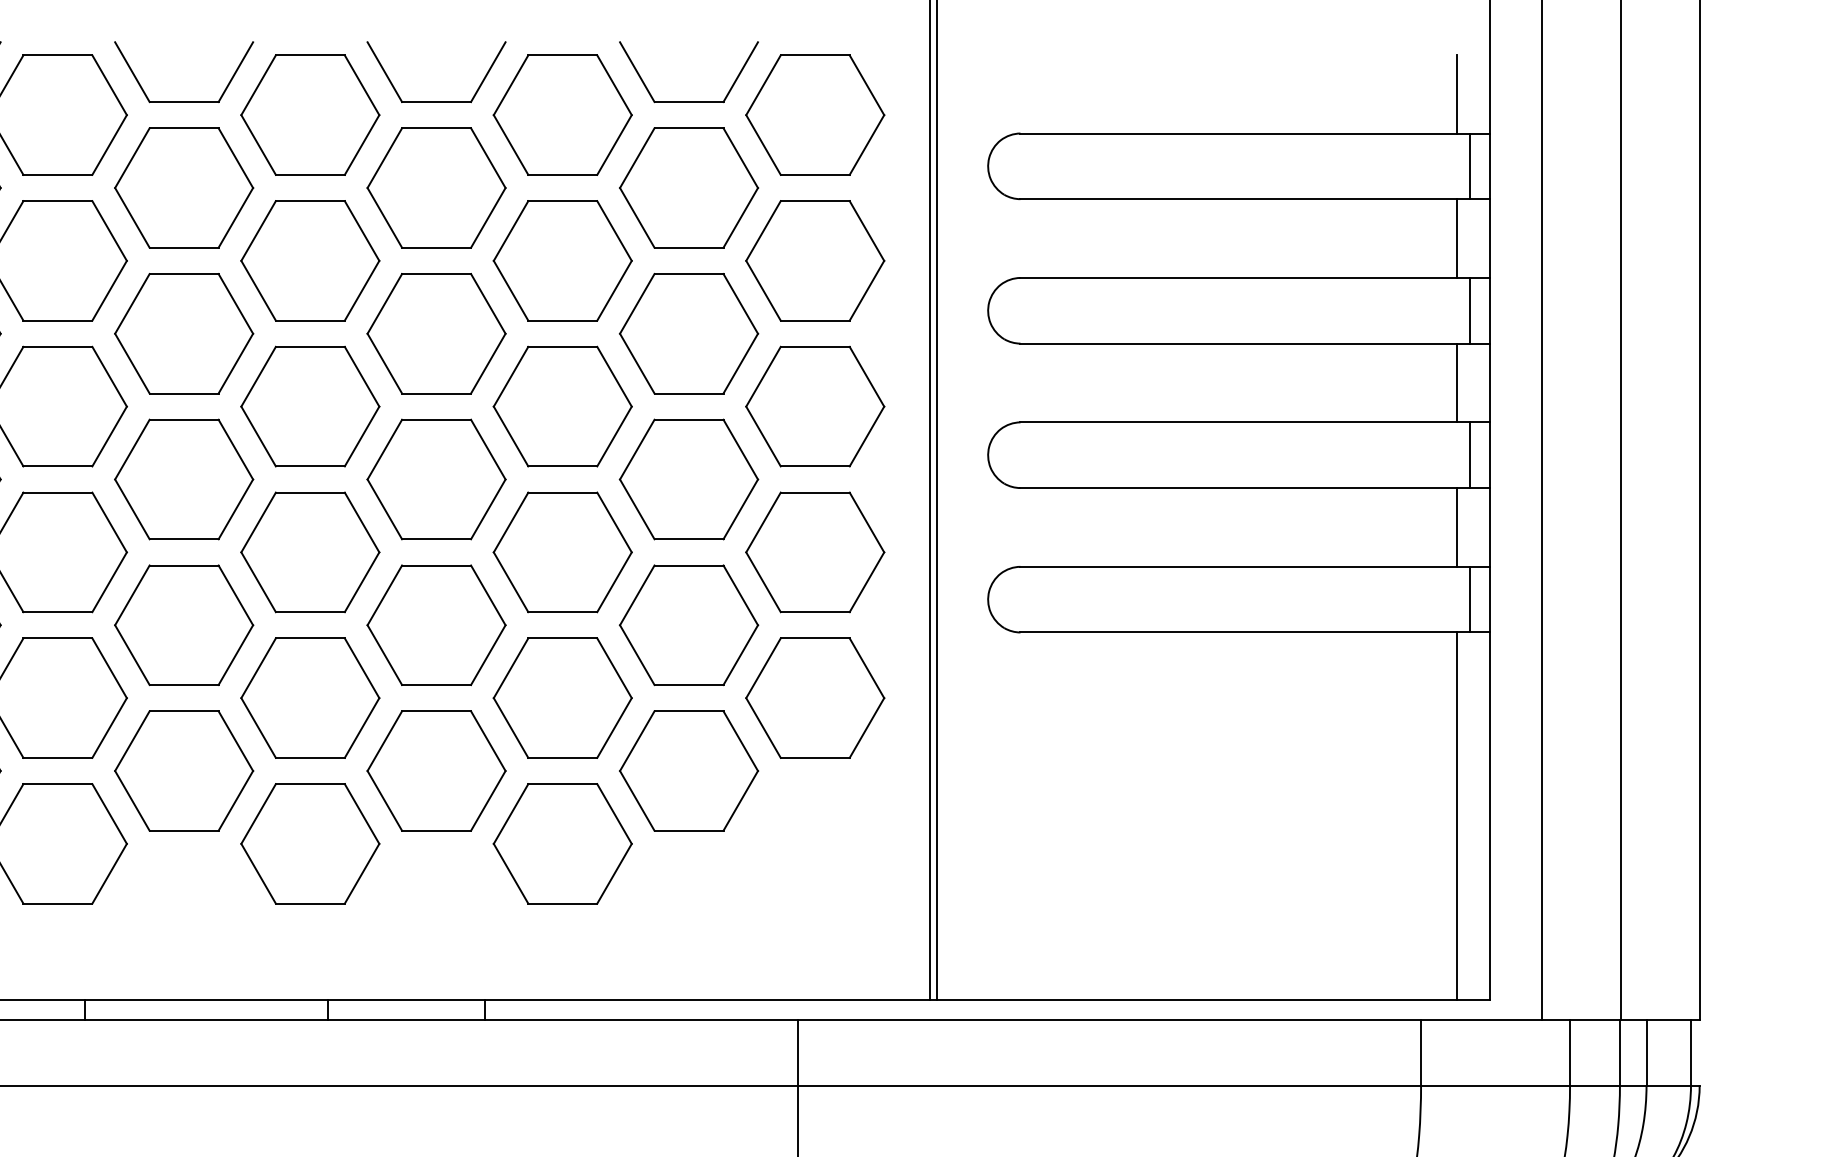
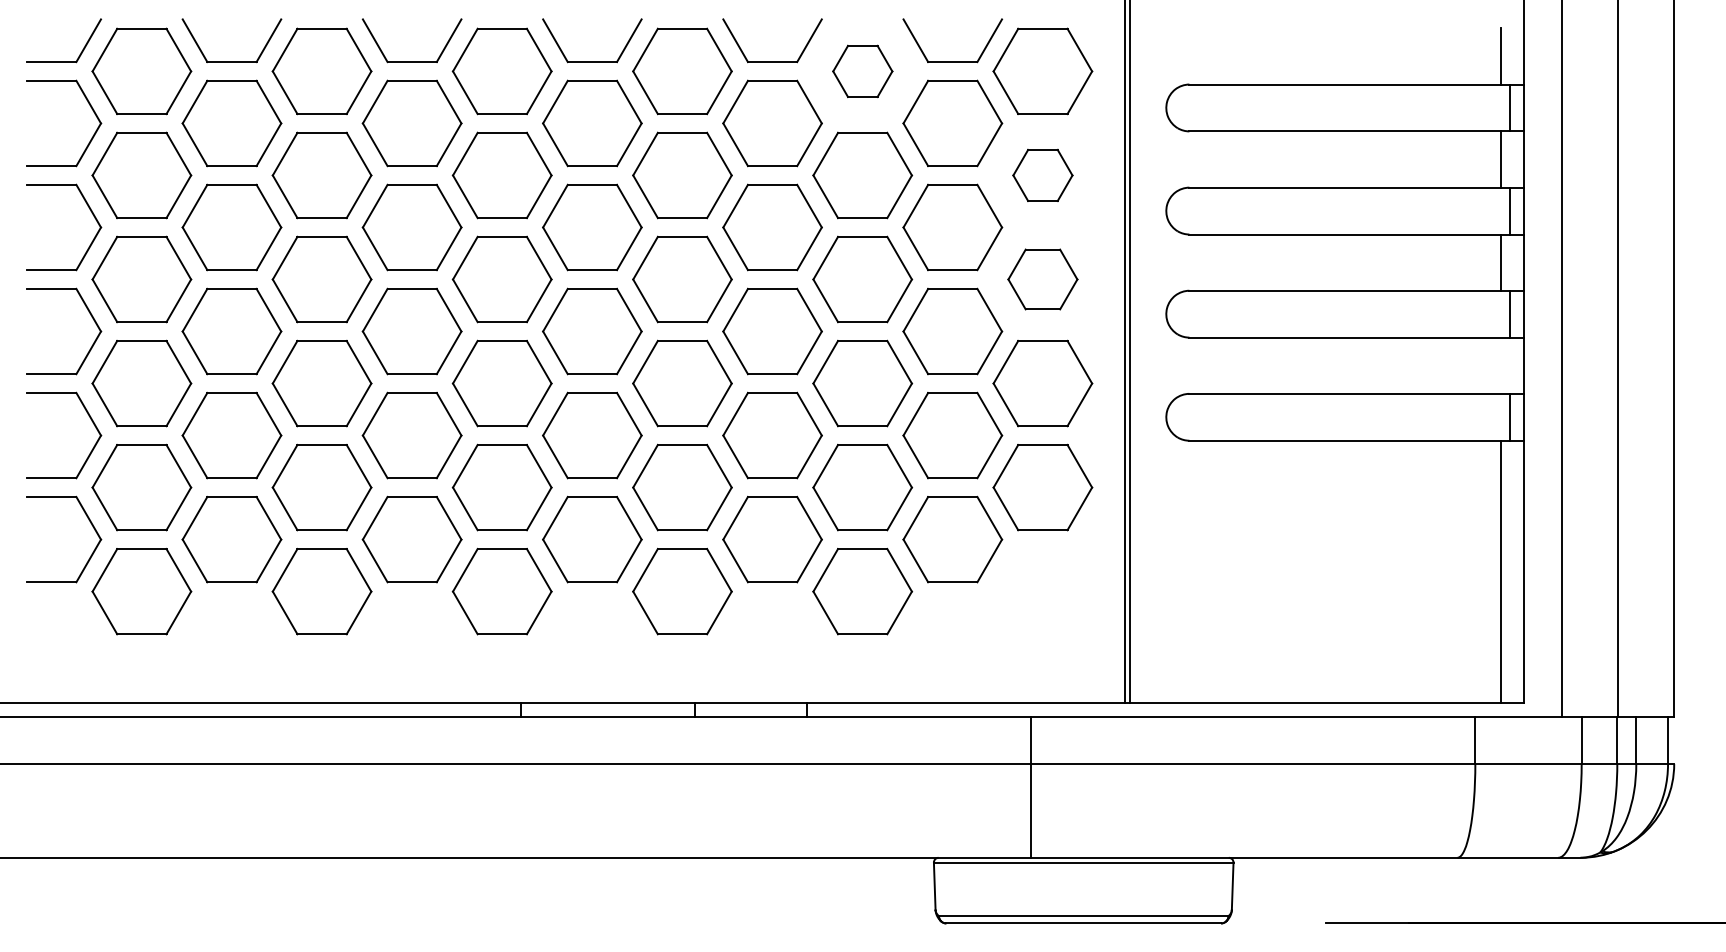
part: (562, 115) -> (862, 71), size x0.6
part: (814, 260) -> (1042, 175), size x0.6
part: (814, 406) -> (1042, 279), size x0.7
line: (1456, 527) -> (1500, 365), removed

